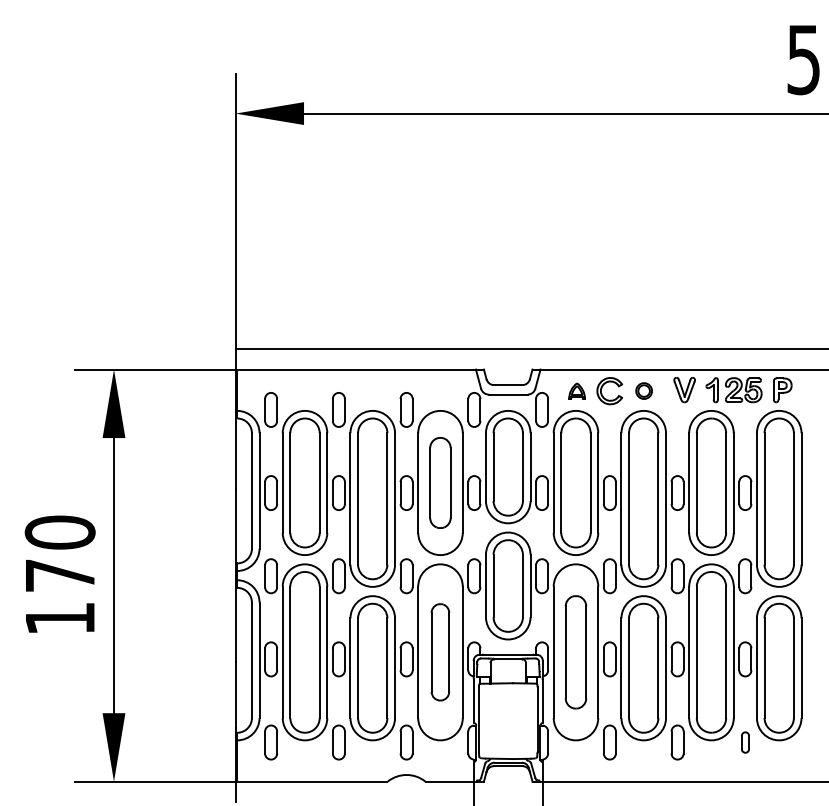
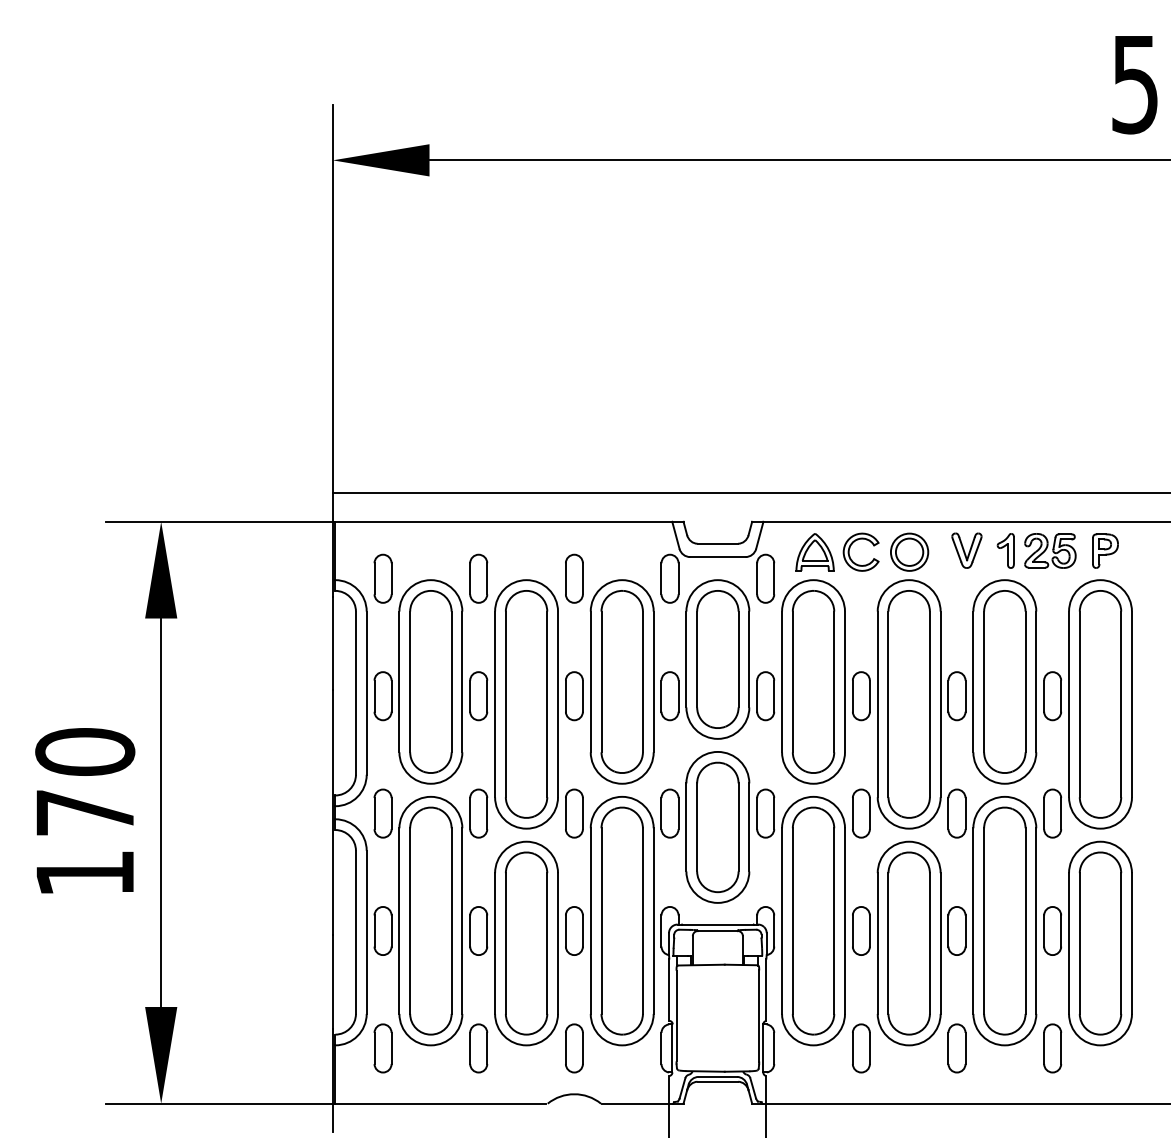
part: (643, 390) -> (909, 551), size x1.67
part: (576, 391) -> (814, 552), size x1.67
part: (439, 482) -> (621, 681), size x1.43
part: (439, 651) -> (621, 920), size x1.67
part: (575, 651) -> (813, 920), size x1.43
part: (745, 742) -> (1052, 1048), size x1.67

